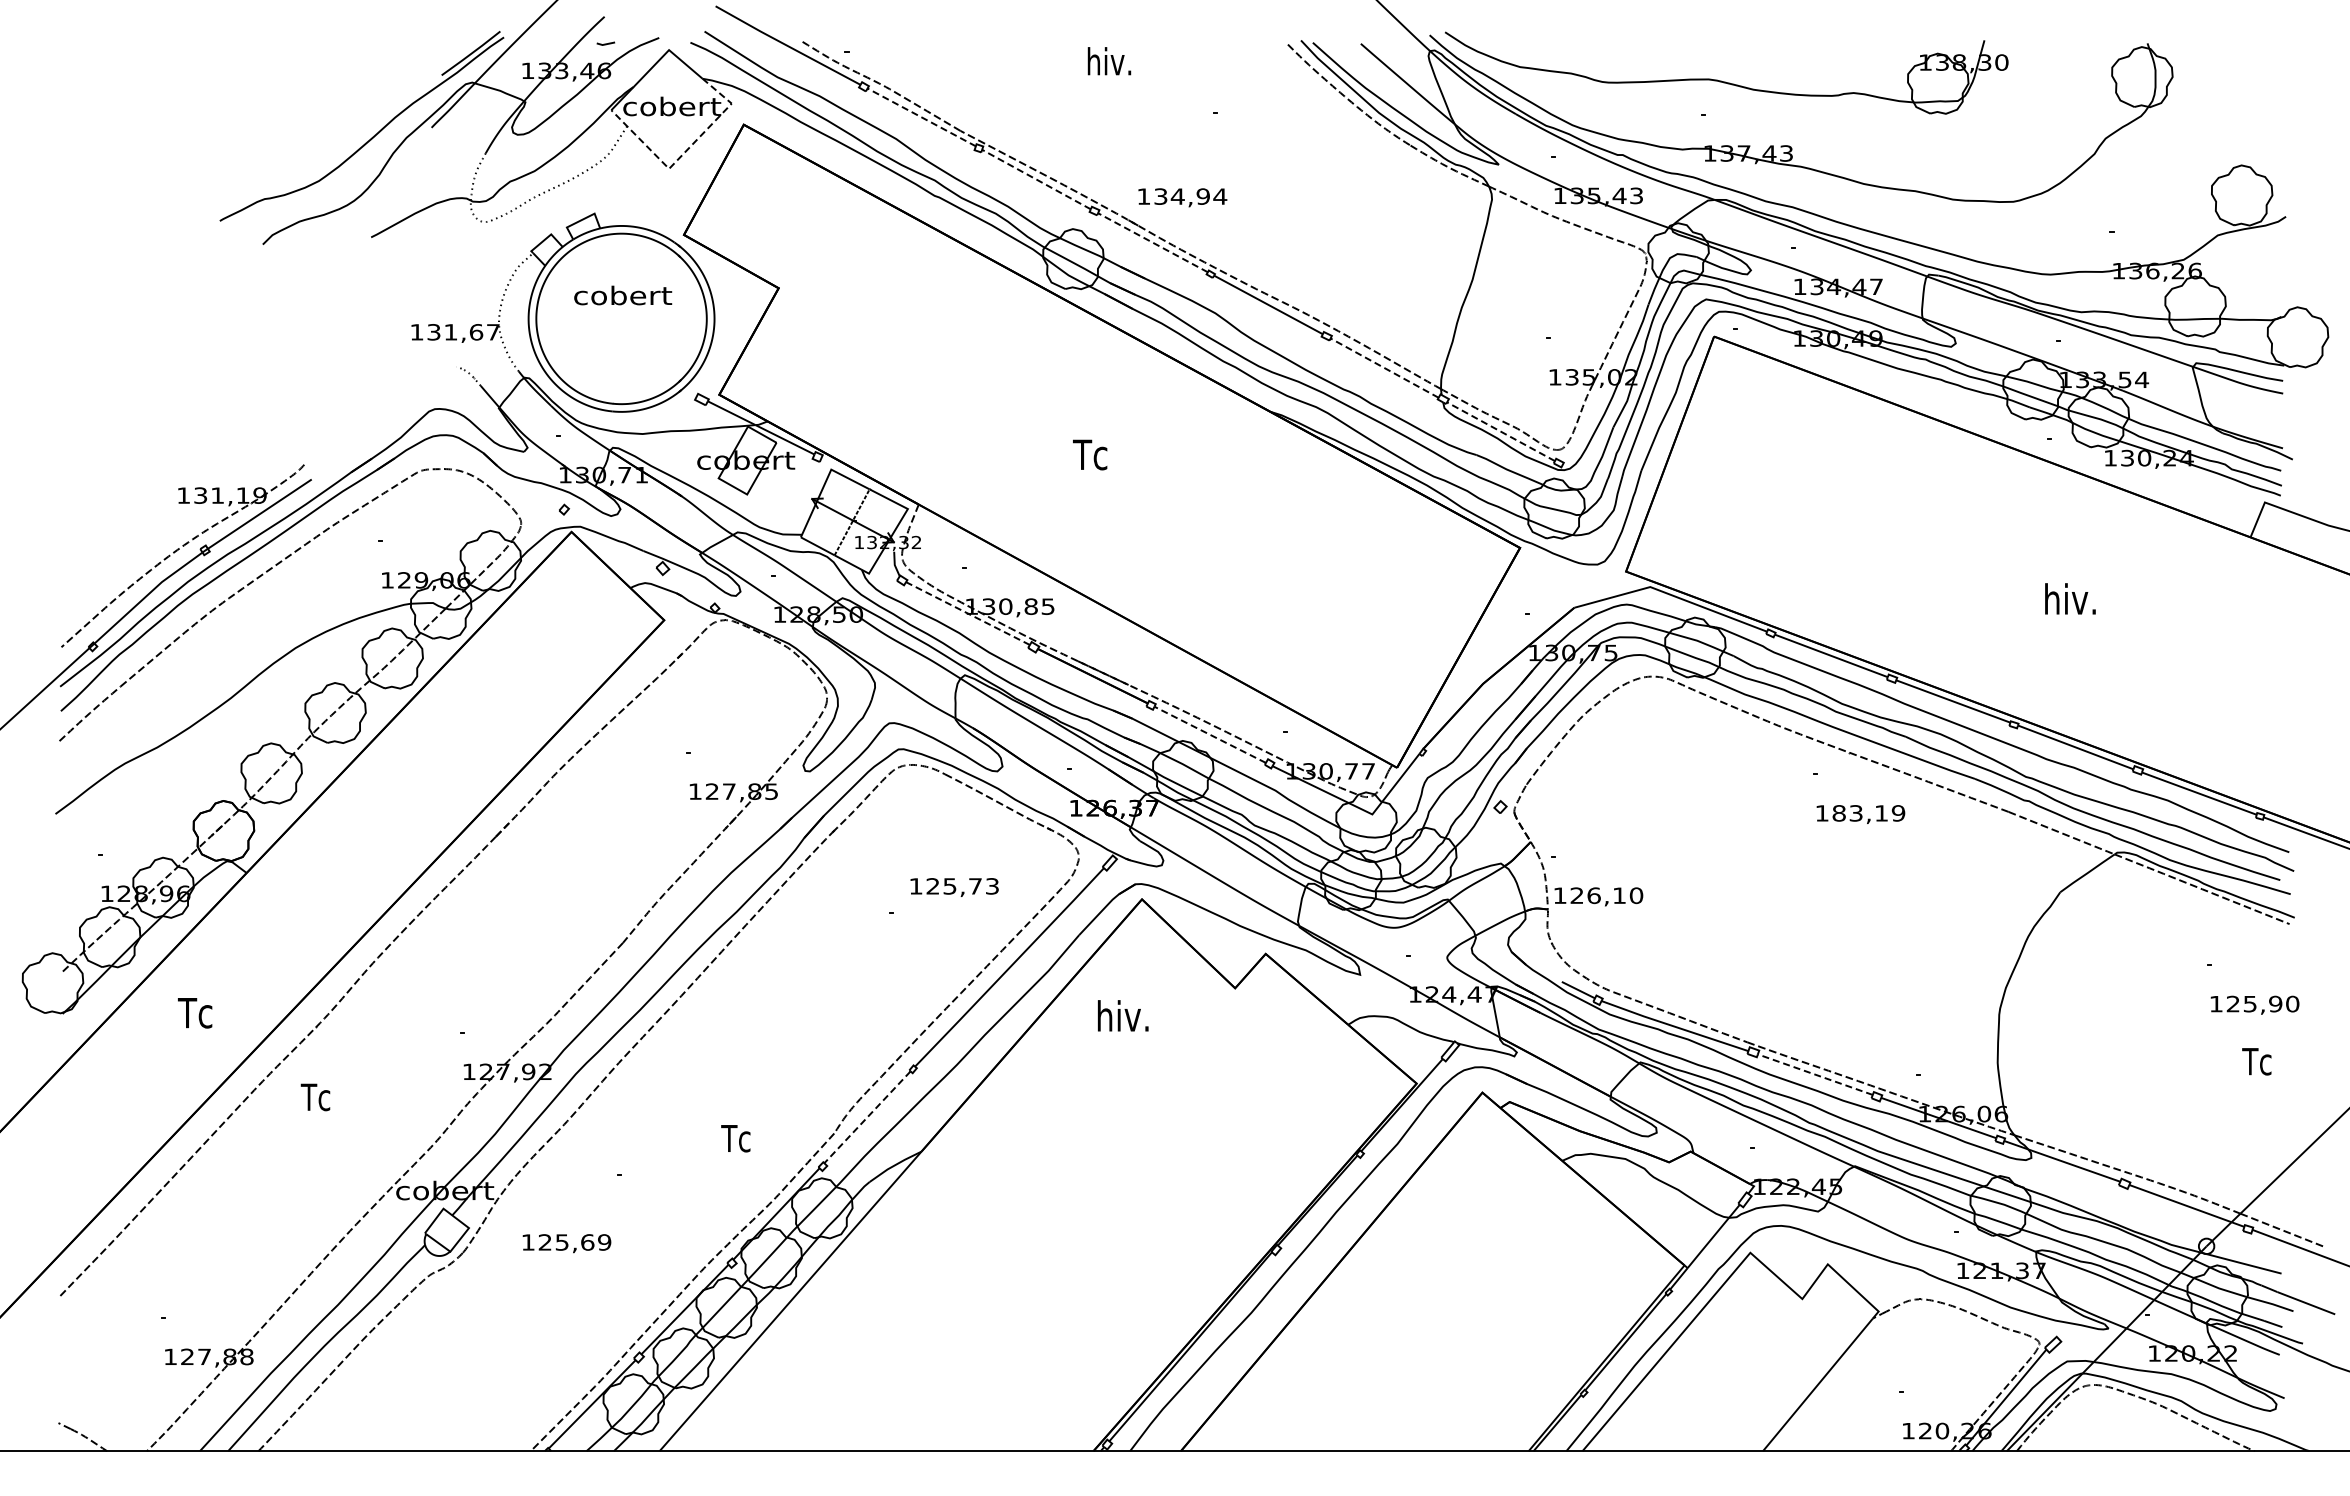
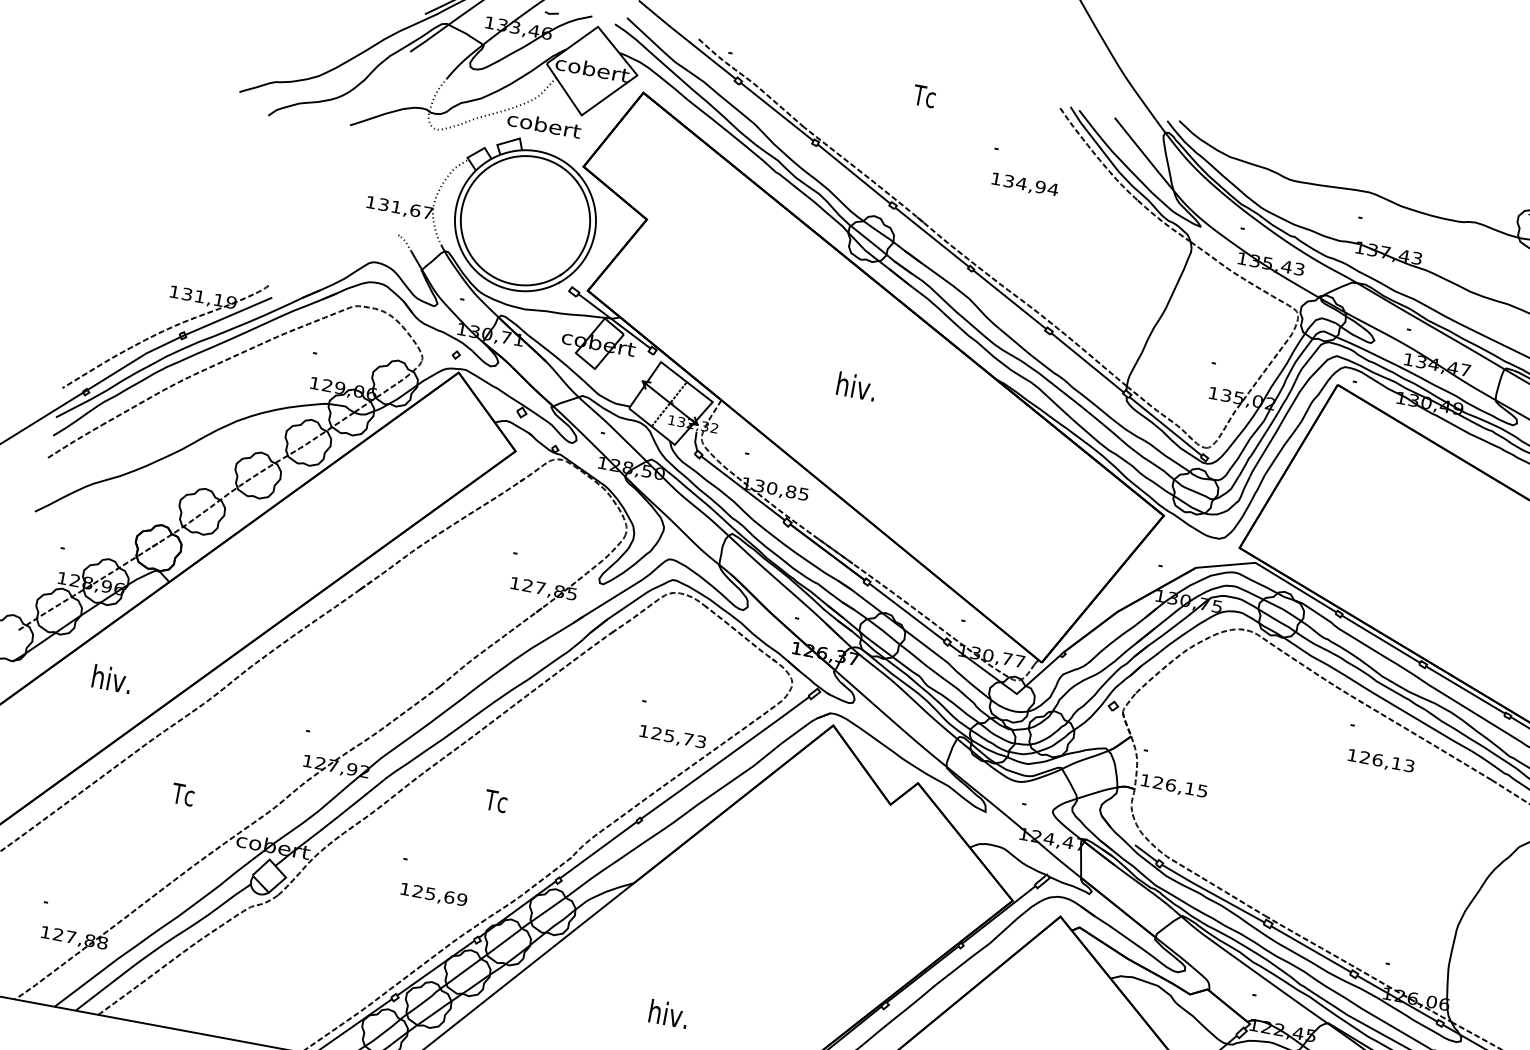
text: (1109, 61) -> (924, 96), hiv. -> Tc
line: (921, 117) -> (776, 111), dashed -> solid
line: (684, 152) -> (595, 105), dashed -> solid
line: (1036, 179) -> (854, 174), dashed -> solid
text: (1182, 197) -> (1024, 184), moved
line: (1152, 242) -> (931, 237), dashed -> solid
text: (623, 295) -> (544, 125), moved
line: (1384, 368) -> (1087, 363), dashed -> solid
line: (1500, 431) -> (1165, 426), dashed -> solid
text: (1090, 454) -> (856, 386), Tc -> hiv.
line: (967, 613) -> (742, 488), dashed -> solid
line: (1209, 734) -> (906, 611), dashed -> solid
text: (1868, 813) -> (1386, 761), 183,19 -> 126,13
text: (954, 887) -> (672, 737), moved
text: (1636, 895) -> (1202, 790), 126,10 -> 126,15
text: (195, 1012) -> (111, 679), Tc -> hiv.
text: (1123, 1015) -> (669, 1013), moved
line: (1815, 1074) -> (1311, 949), dashed -> solid
text: (315, 1097) -> (183, 794), moved
line: (867, 1117) -> (598, 850), dashed -> solid
text: (735, 1138) -> (495, 801), moved
text: (566, 1243) -> (433, 895), moved

